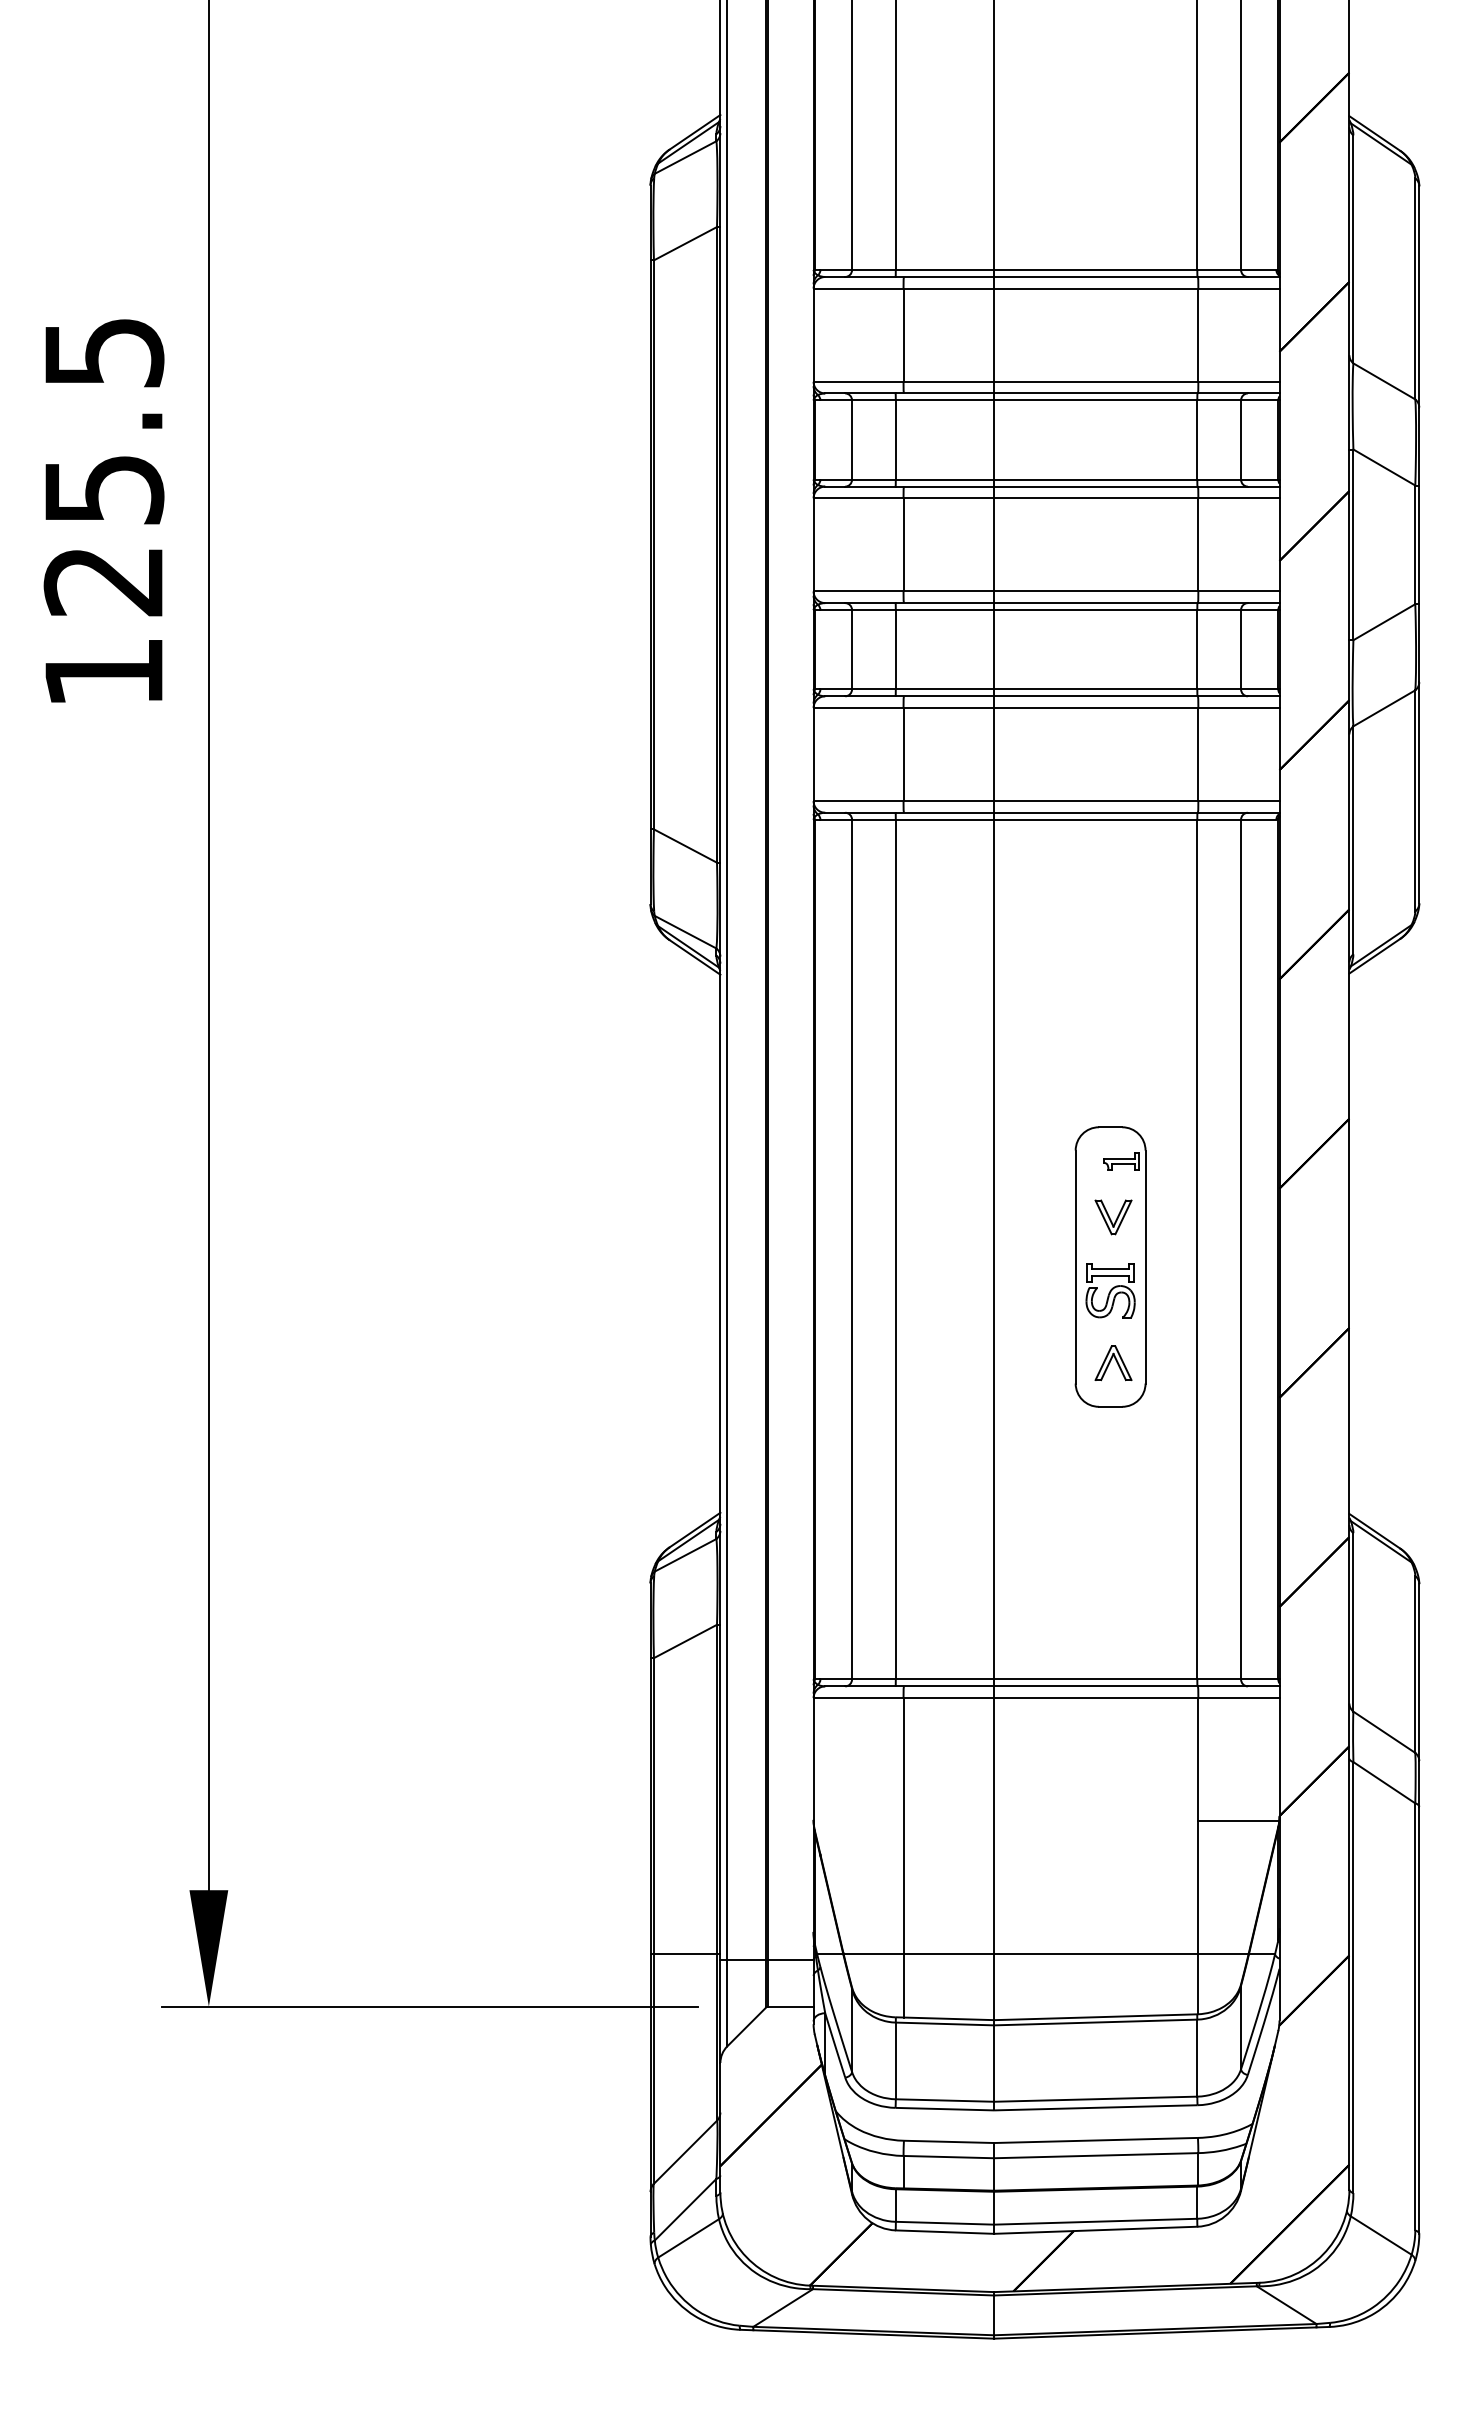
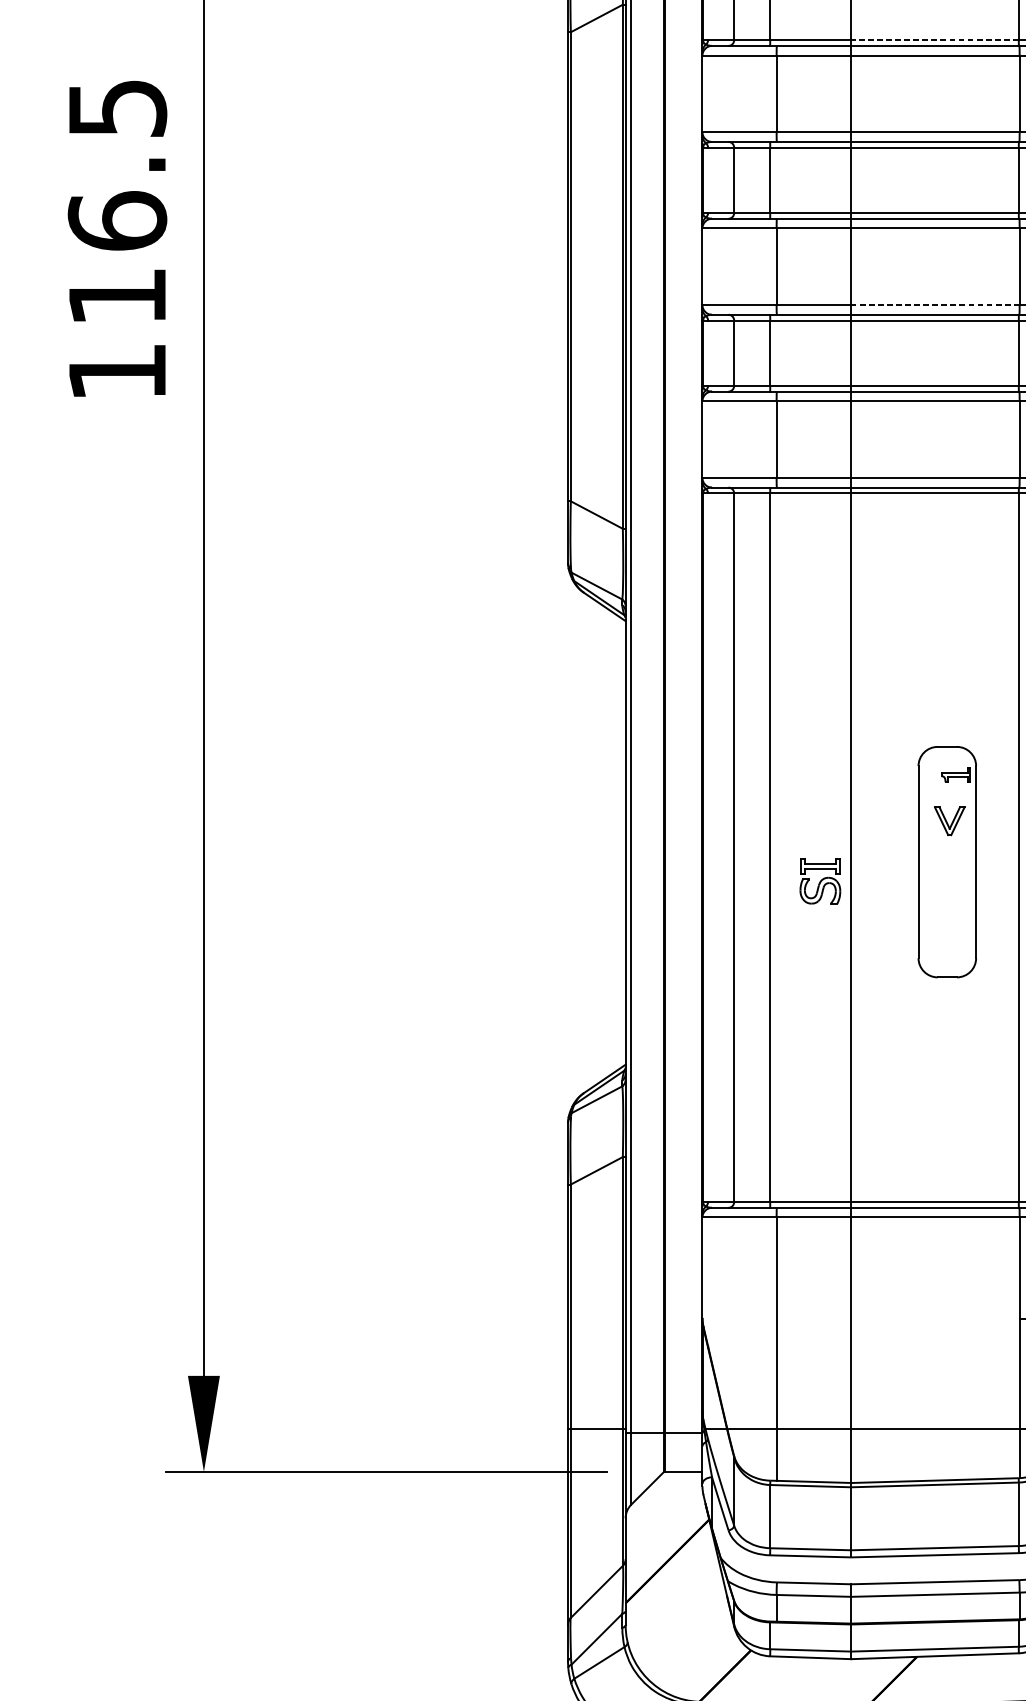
line: (1095, 269) -> (934, 39), solid -> dashed
text: (103, 534) -> (117, 258), 125.5 -> 116.5
line: (1095, 591) -> (934, 305), solid -> dashed
part: (1110, 1290) -> (820, 881), moved
part: (1113, 1363) -> (949, 941), removed

